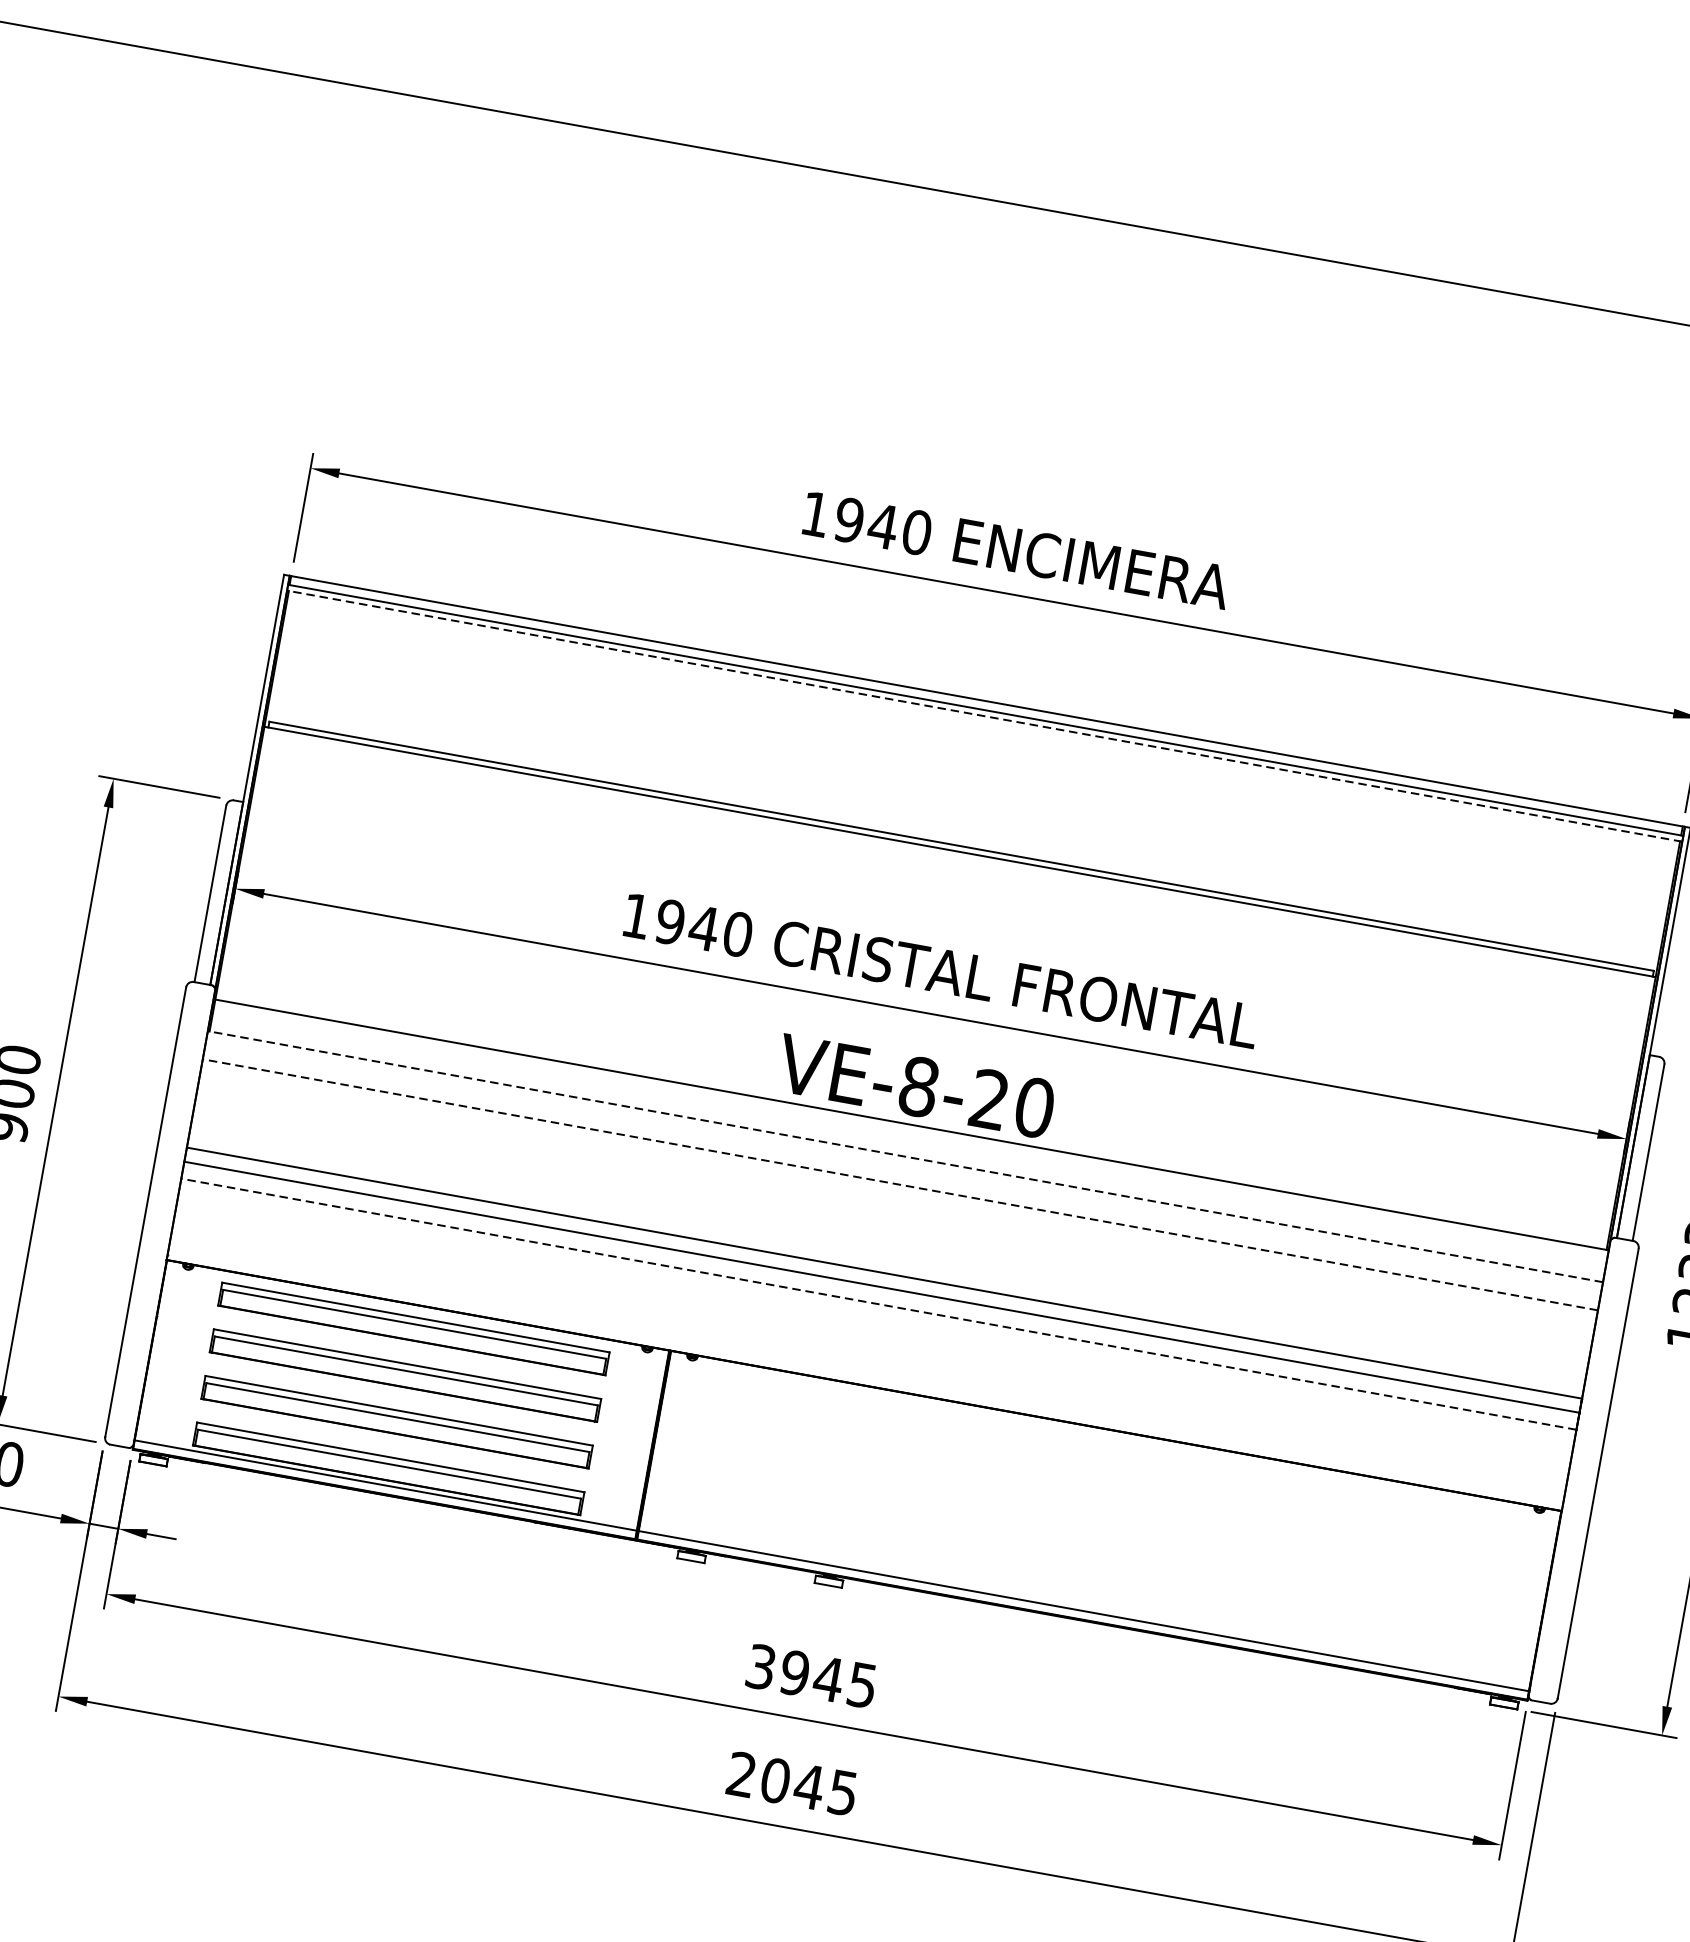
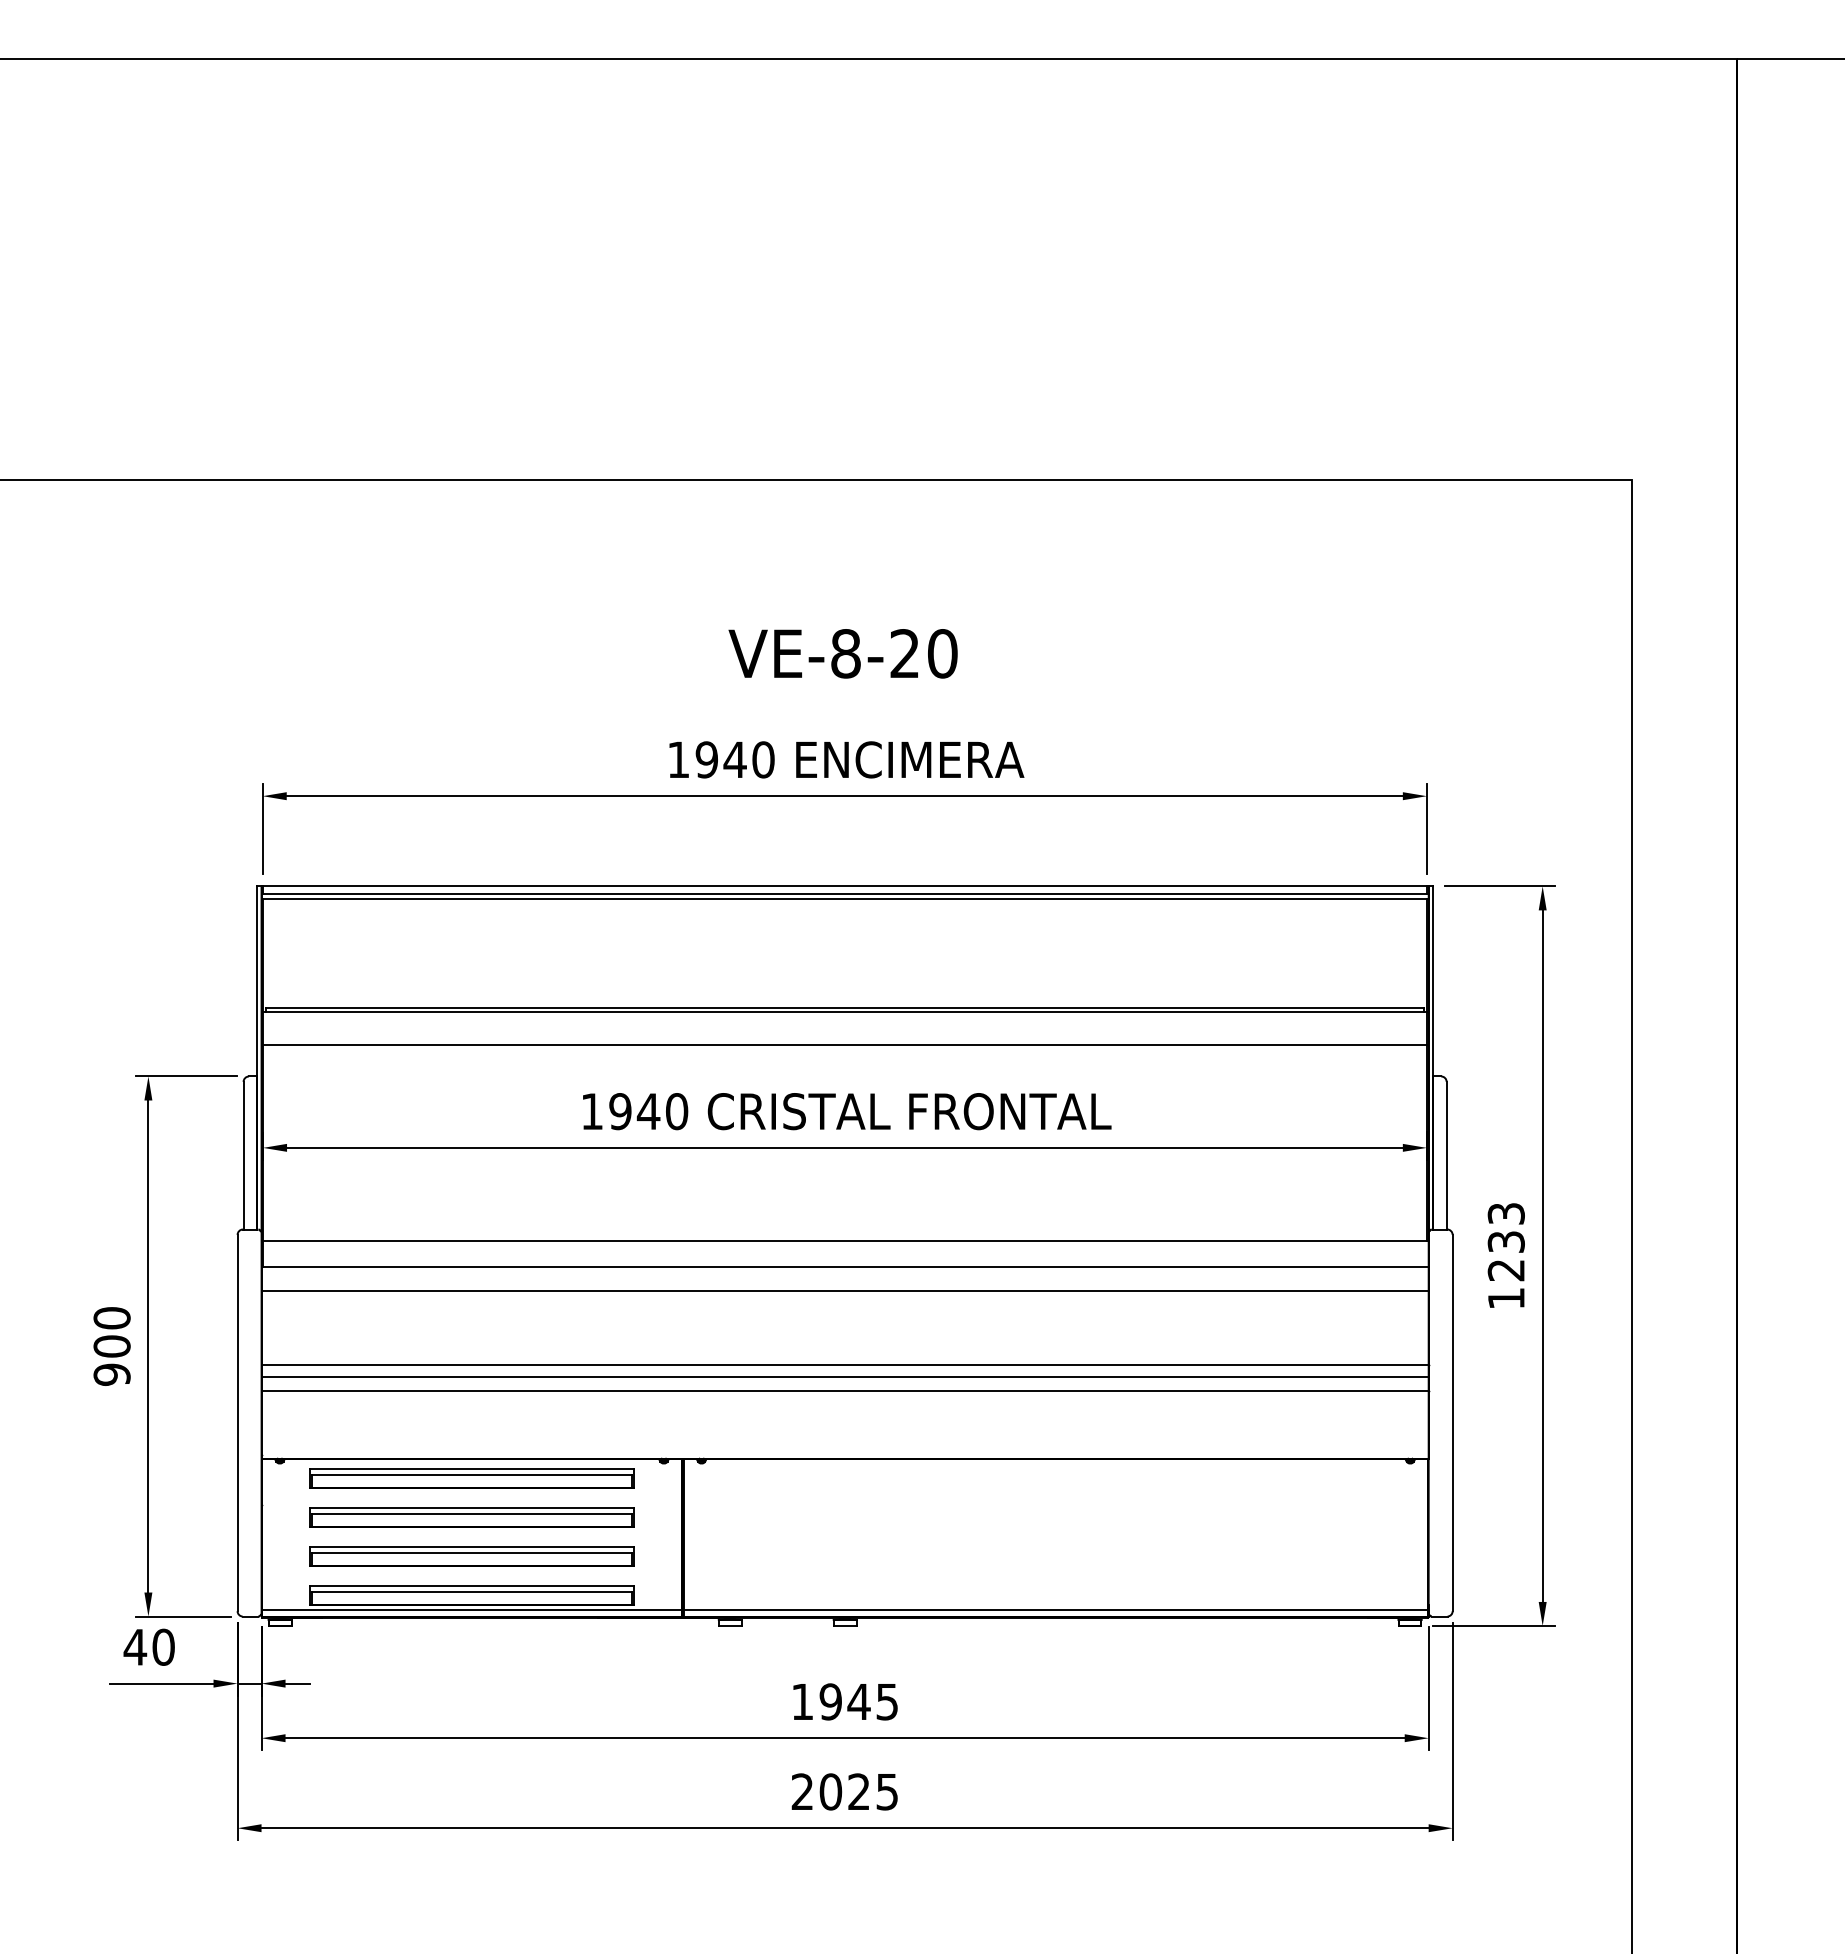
line: (985, 715) -> (845, 898), dashed -> solid
line: (952, 891) -> (844, 1045), added
text: (914, 1085) -> (842, 653), moved
line: (905, 1157) -> (845, 1267), dashed -> solid
line: (900, 1184) -> (845, 1290), dashed -> solid
line: (879, 1304) -> (845, 1390), dashed -> solid
text: (761, 1666) -> (802, 1701), 3945 -> 1945
text: (808, 1786) -> (858, 1791), 2045 -> 2025

